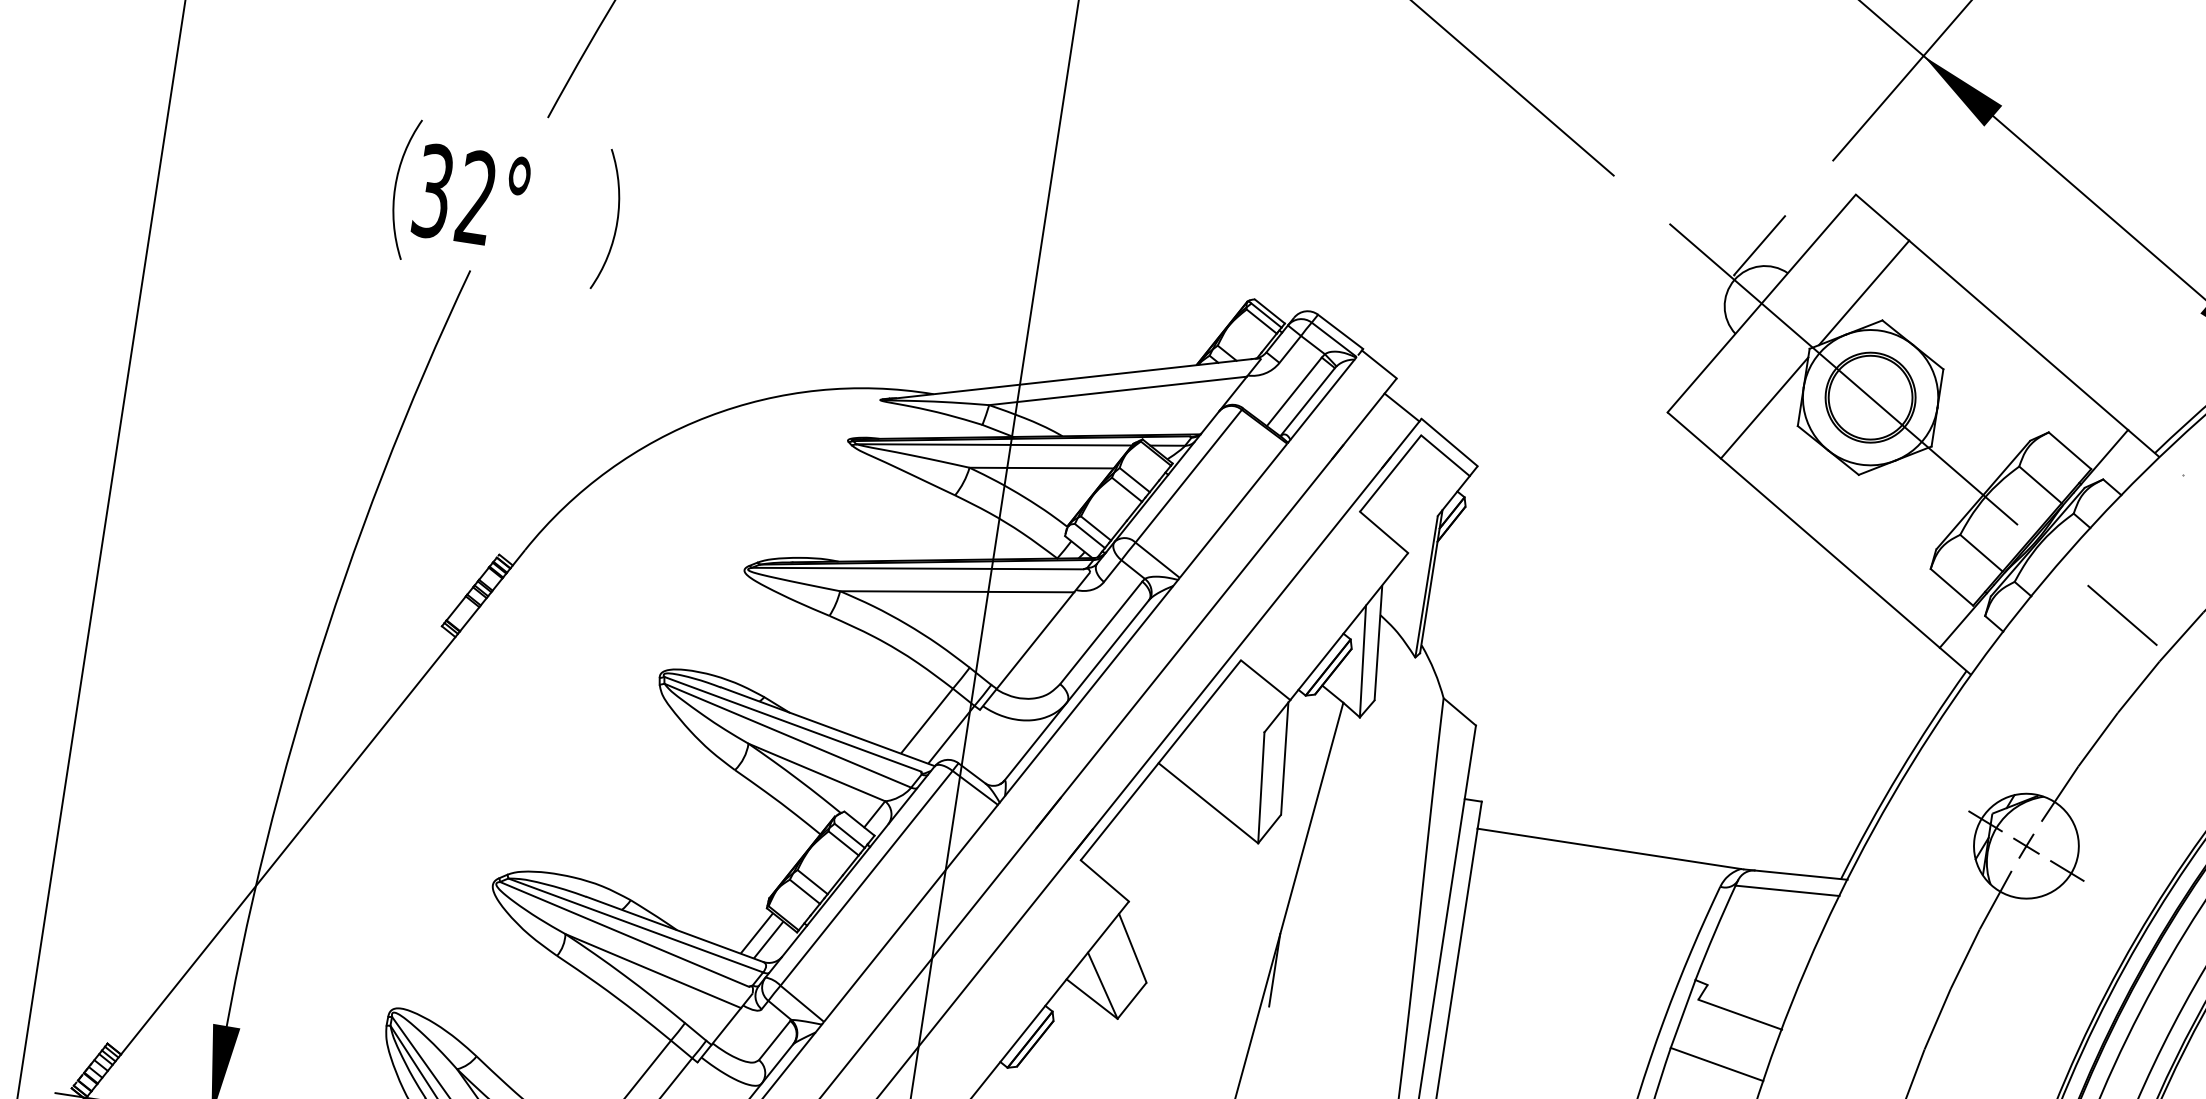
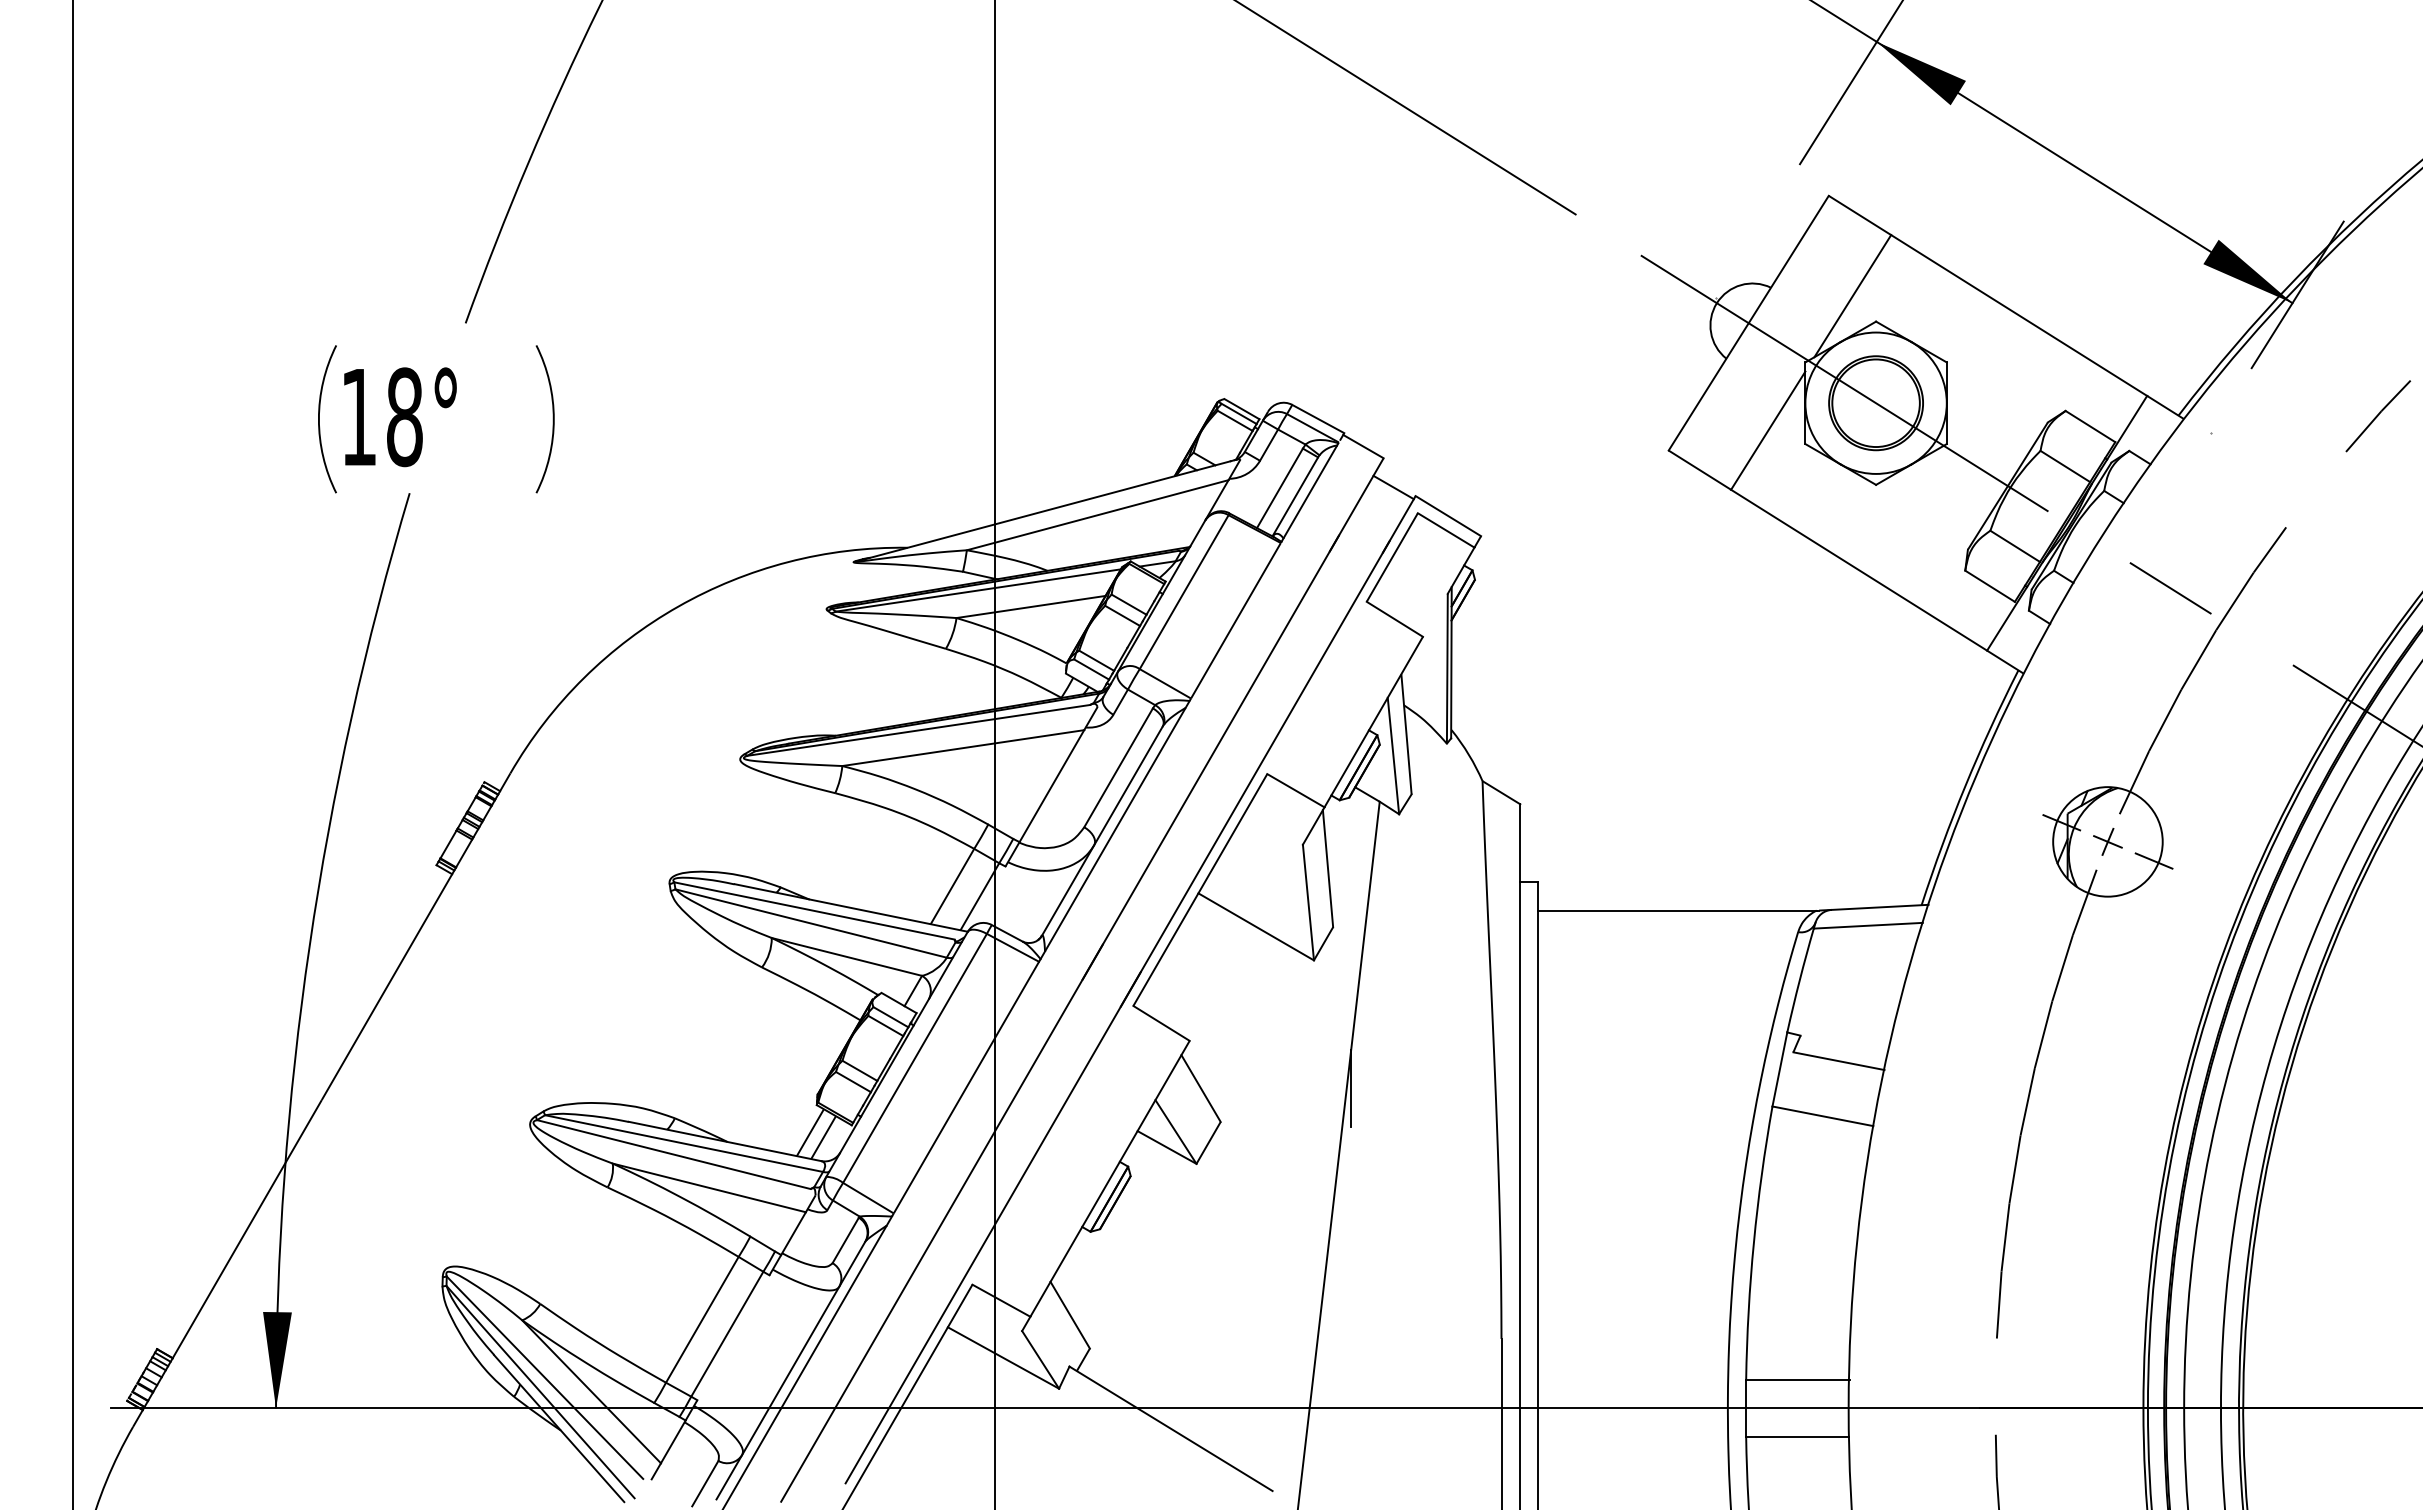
text: (454, 194) -> (381, 417), 32° -> 18°
line: (1759, 245) -> (1737, 263), removed

